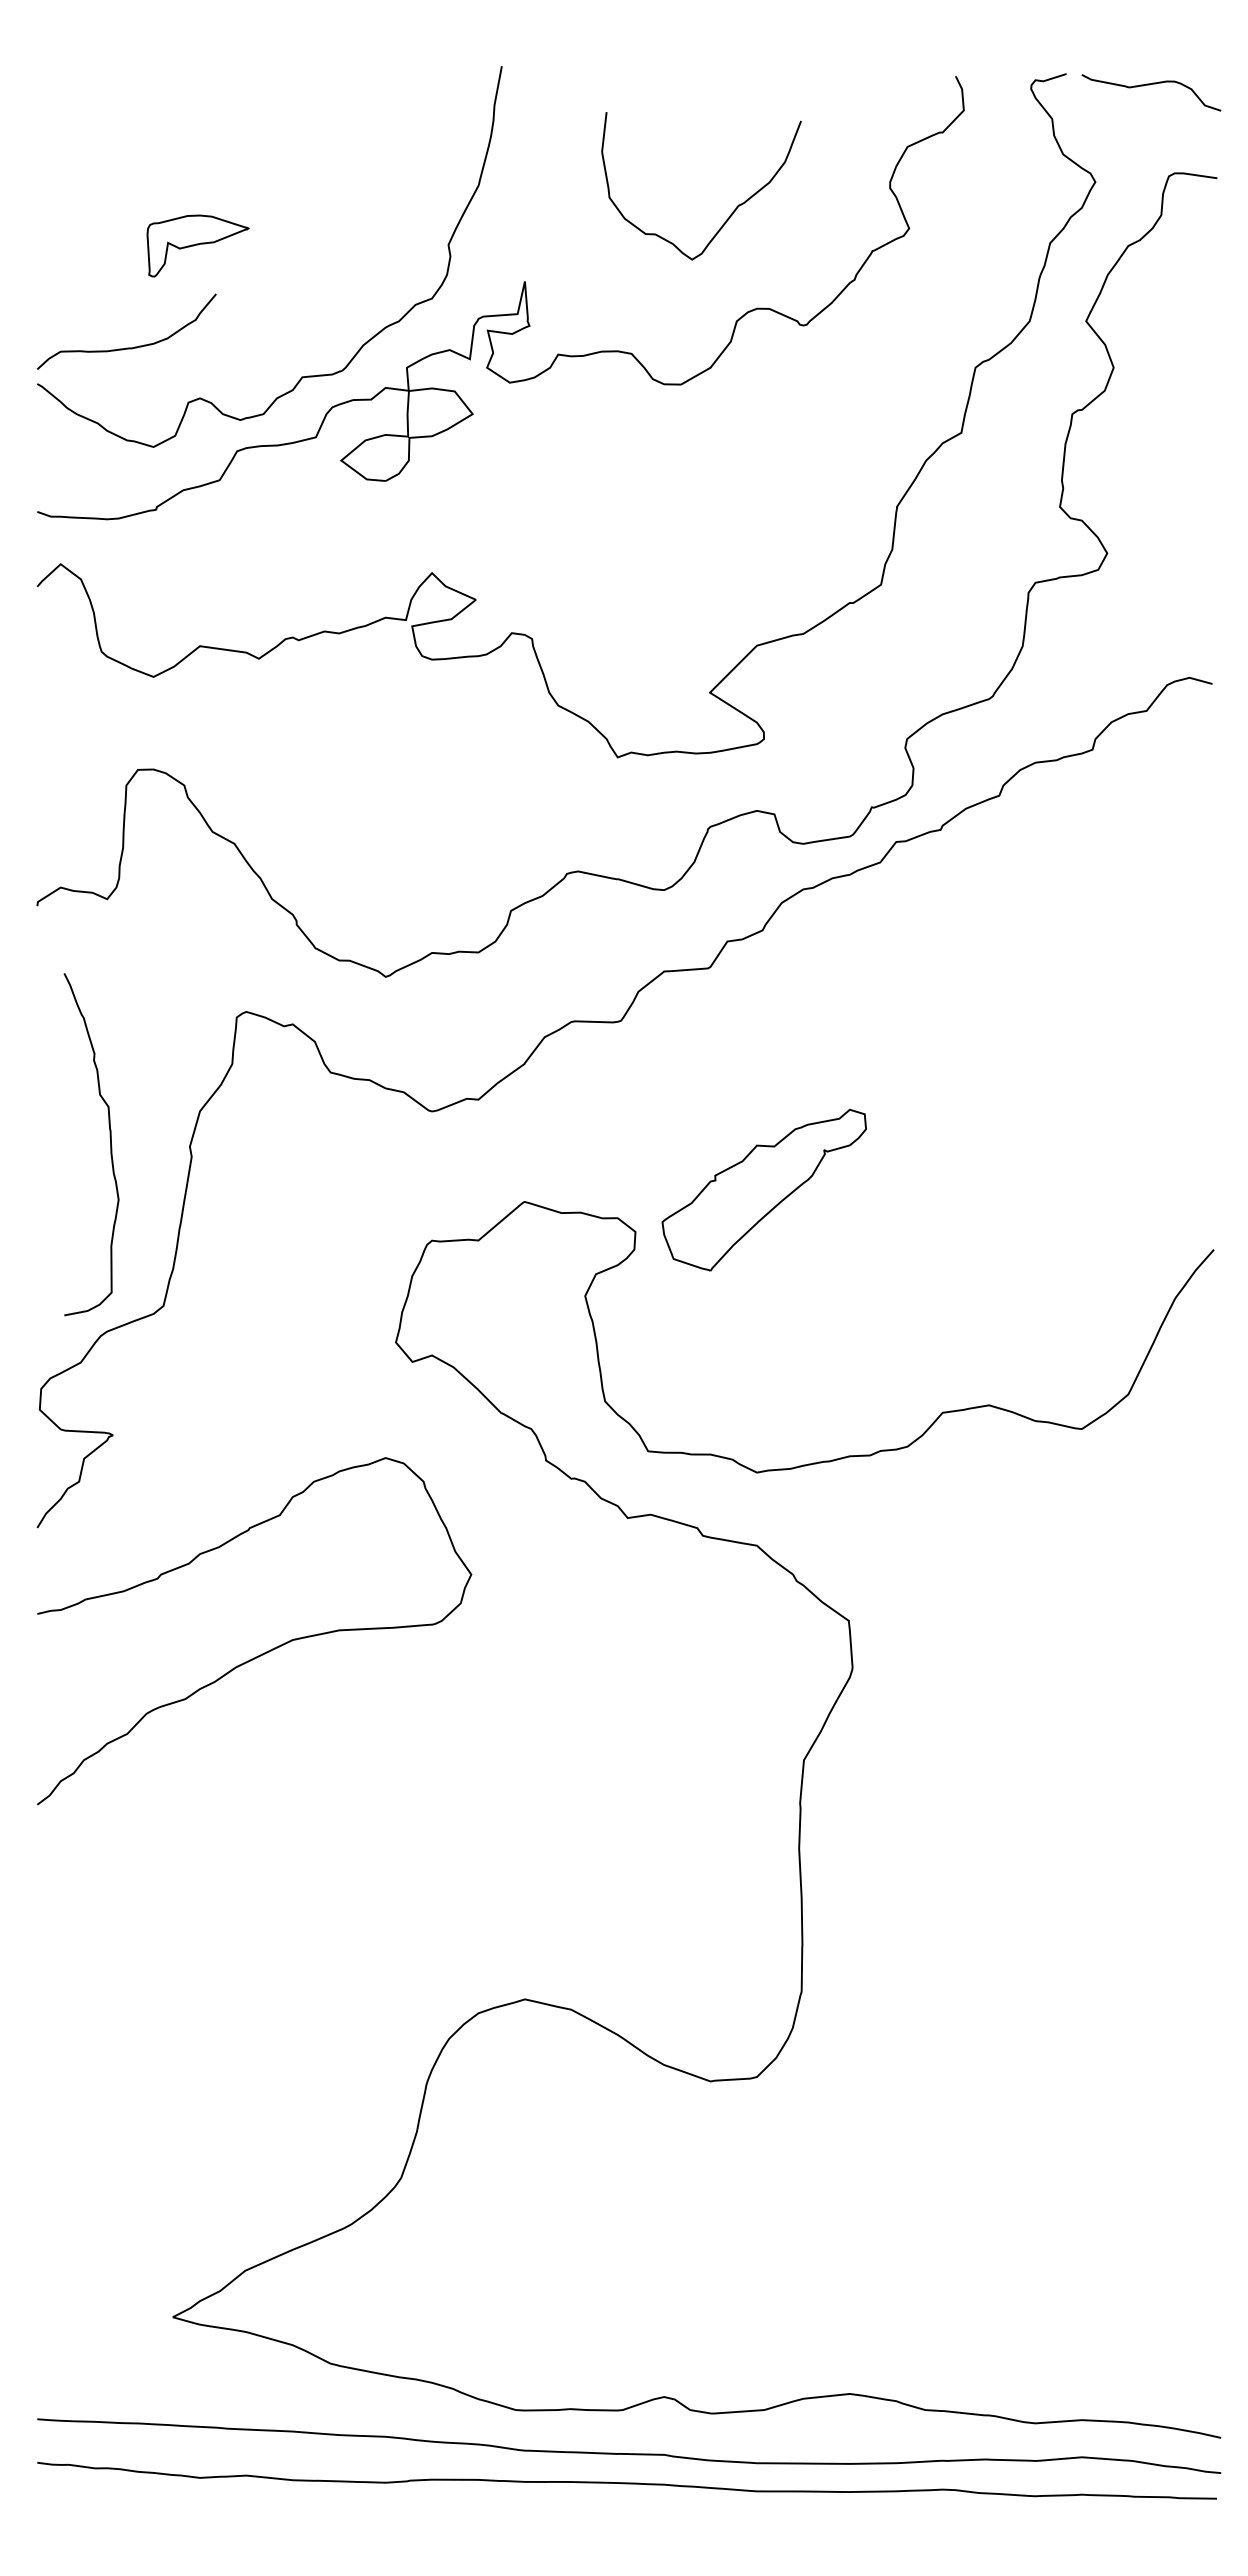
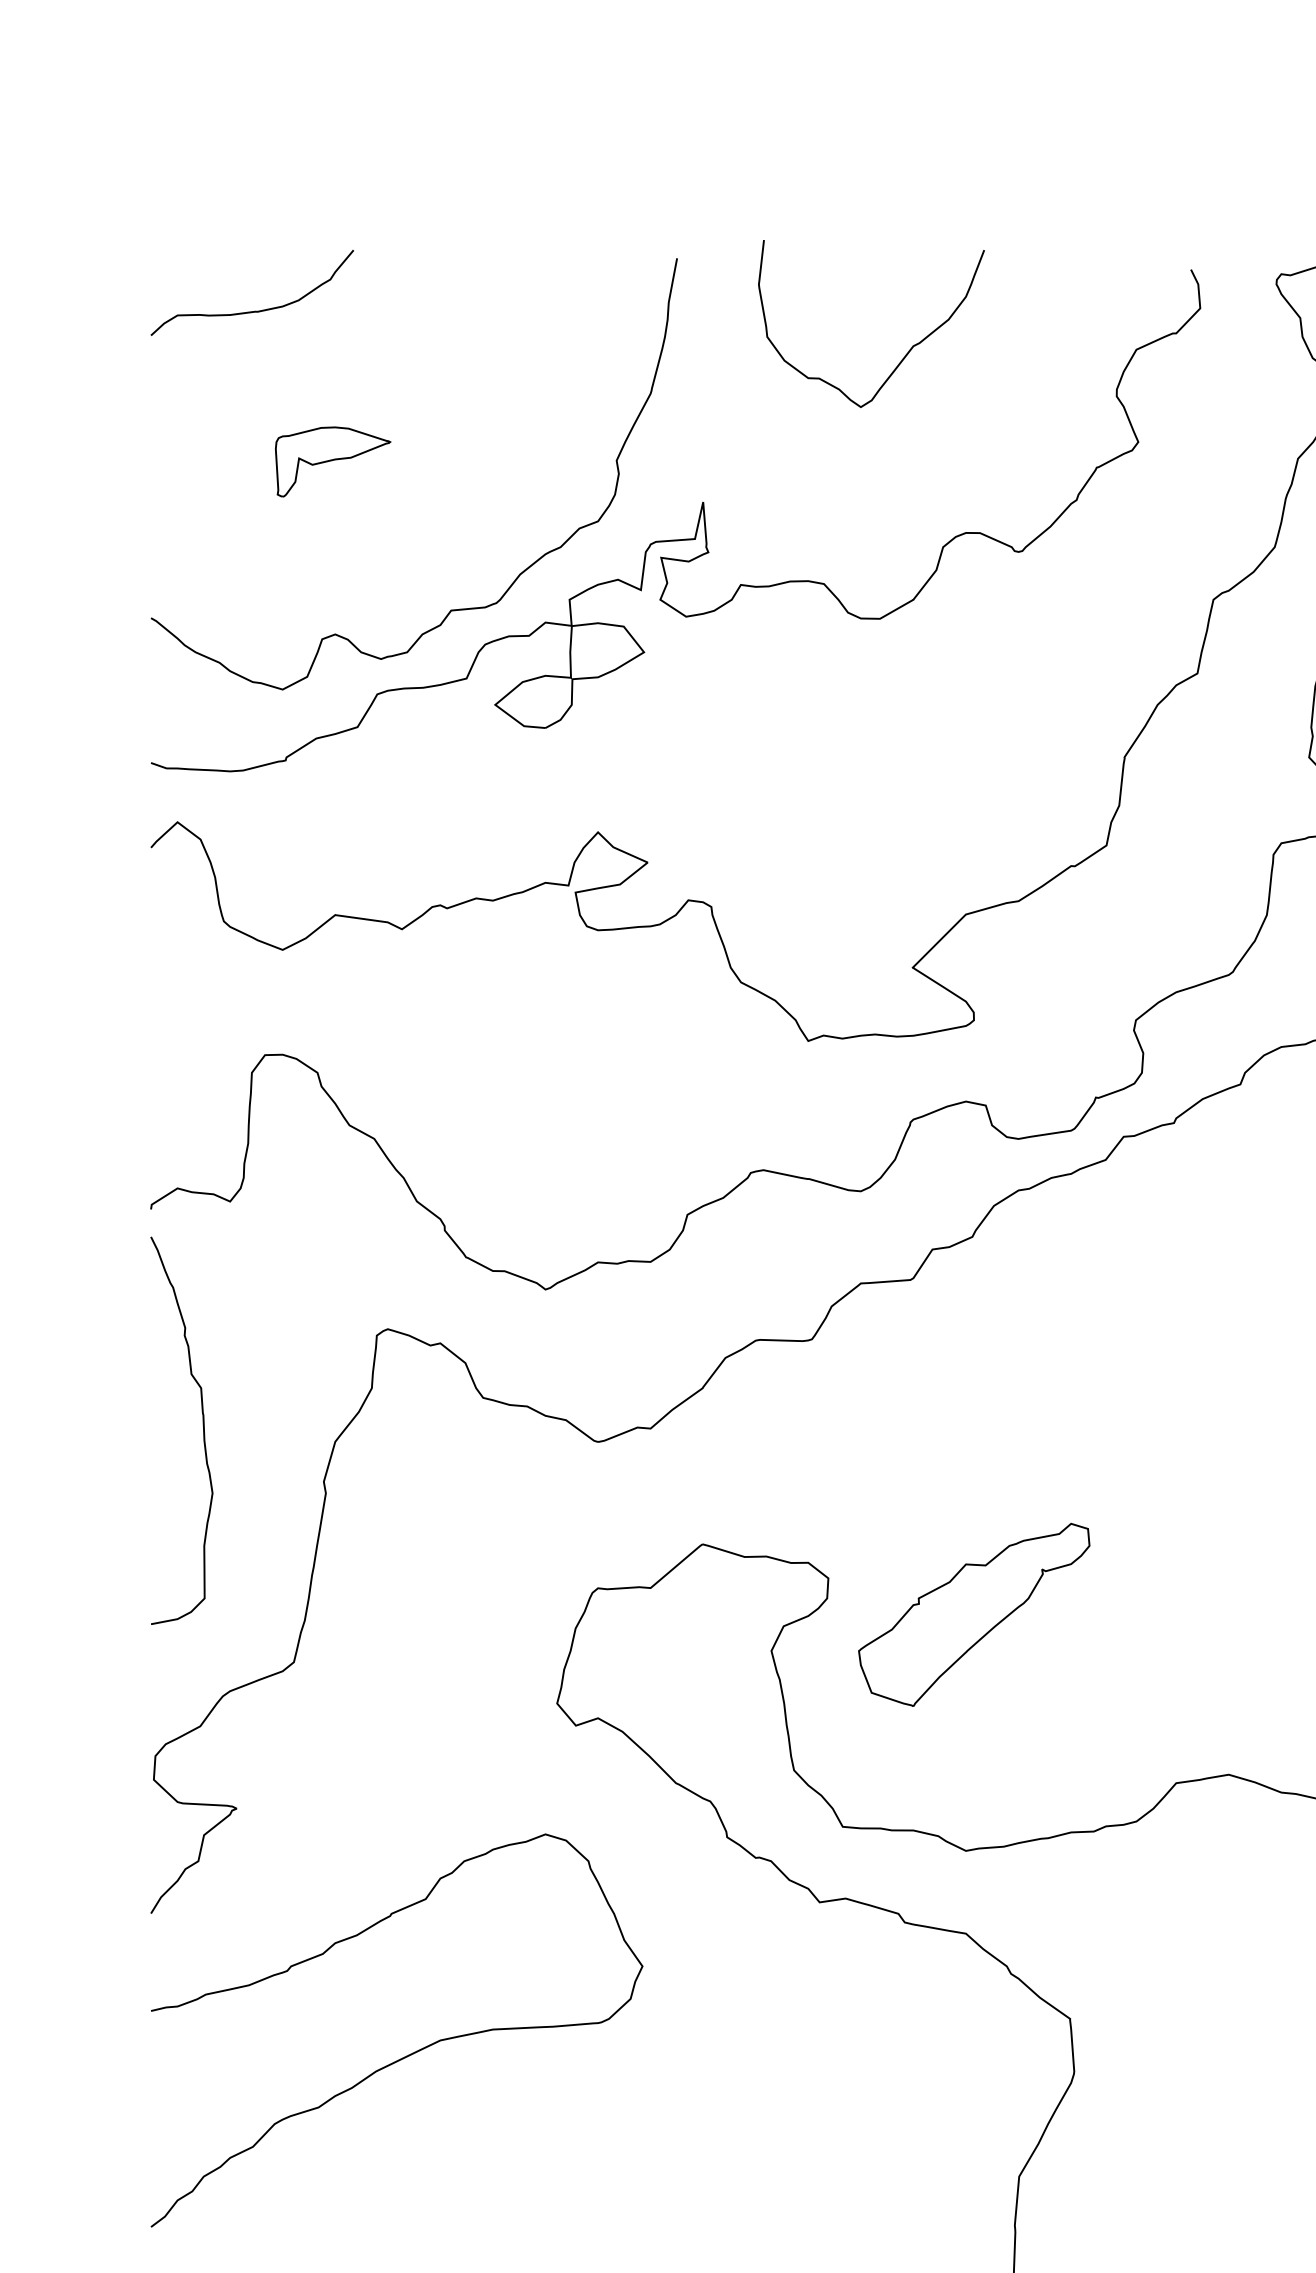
curve: (733, 210) -> (907, 351), moved
curve: (126, 347) -> (252, 310), moved
curve: (110, 1144) -> (203, 1430), moved
part: (763, 1189) -> (973, 1614), moved

